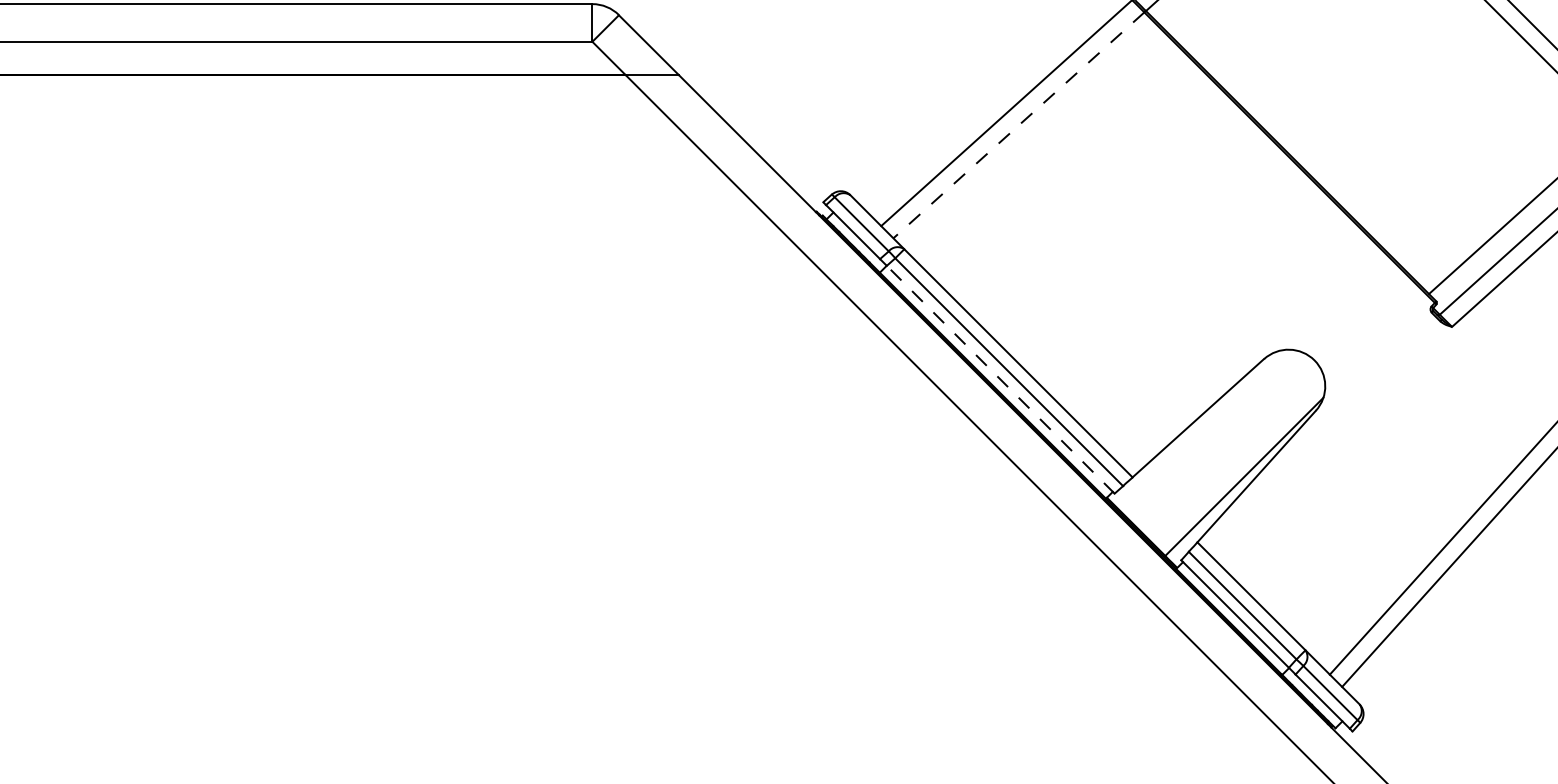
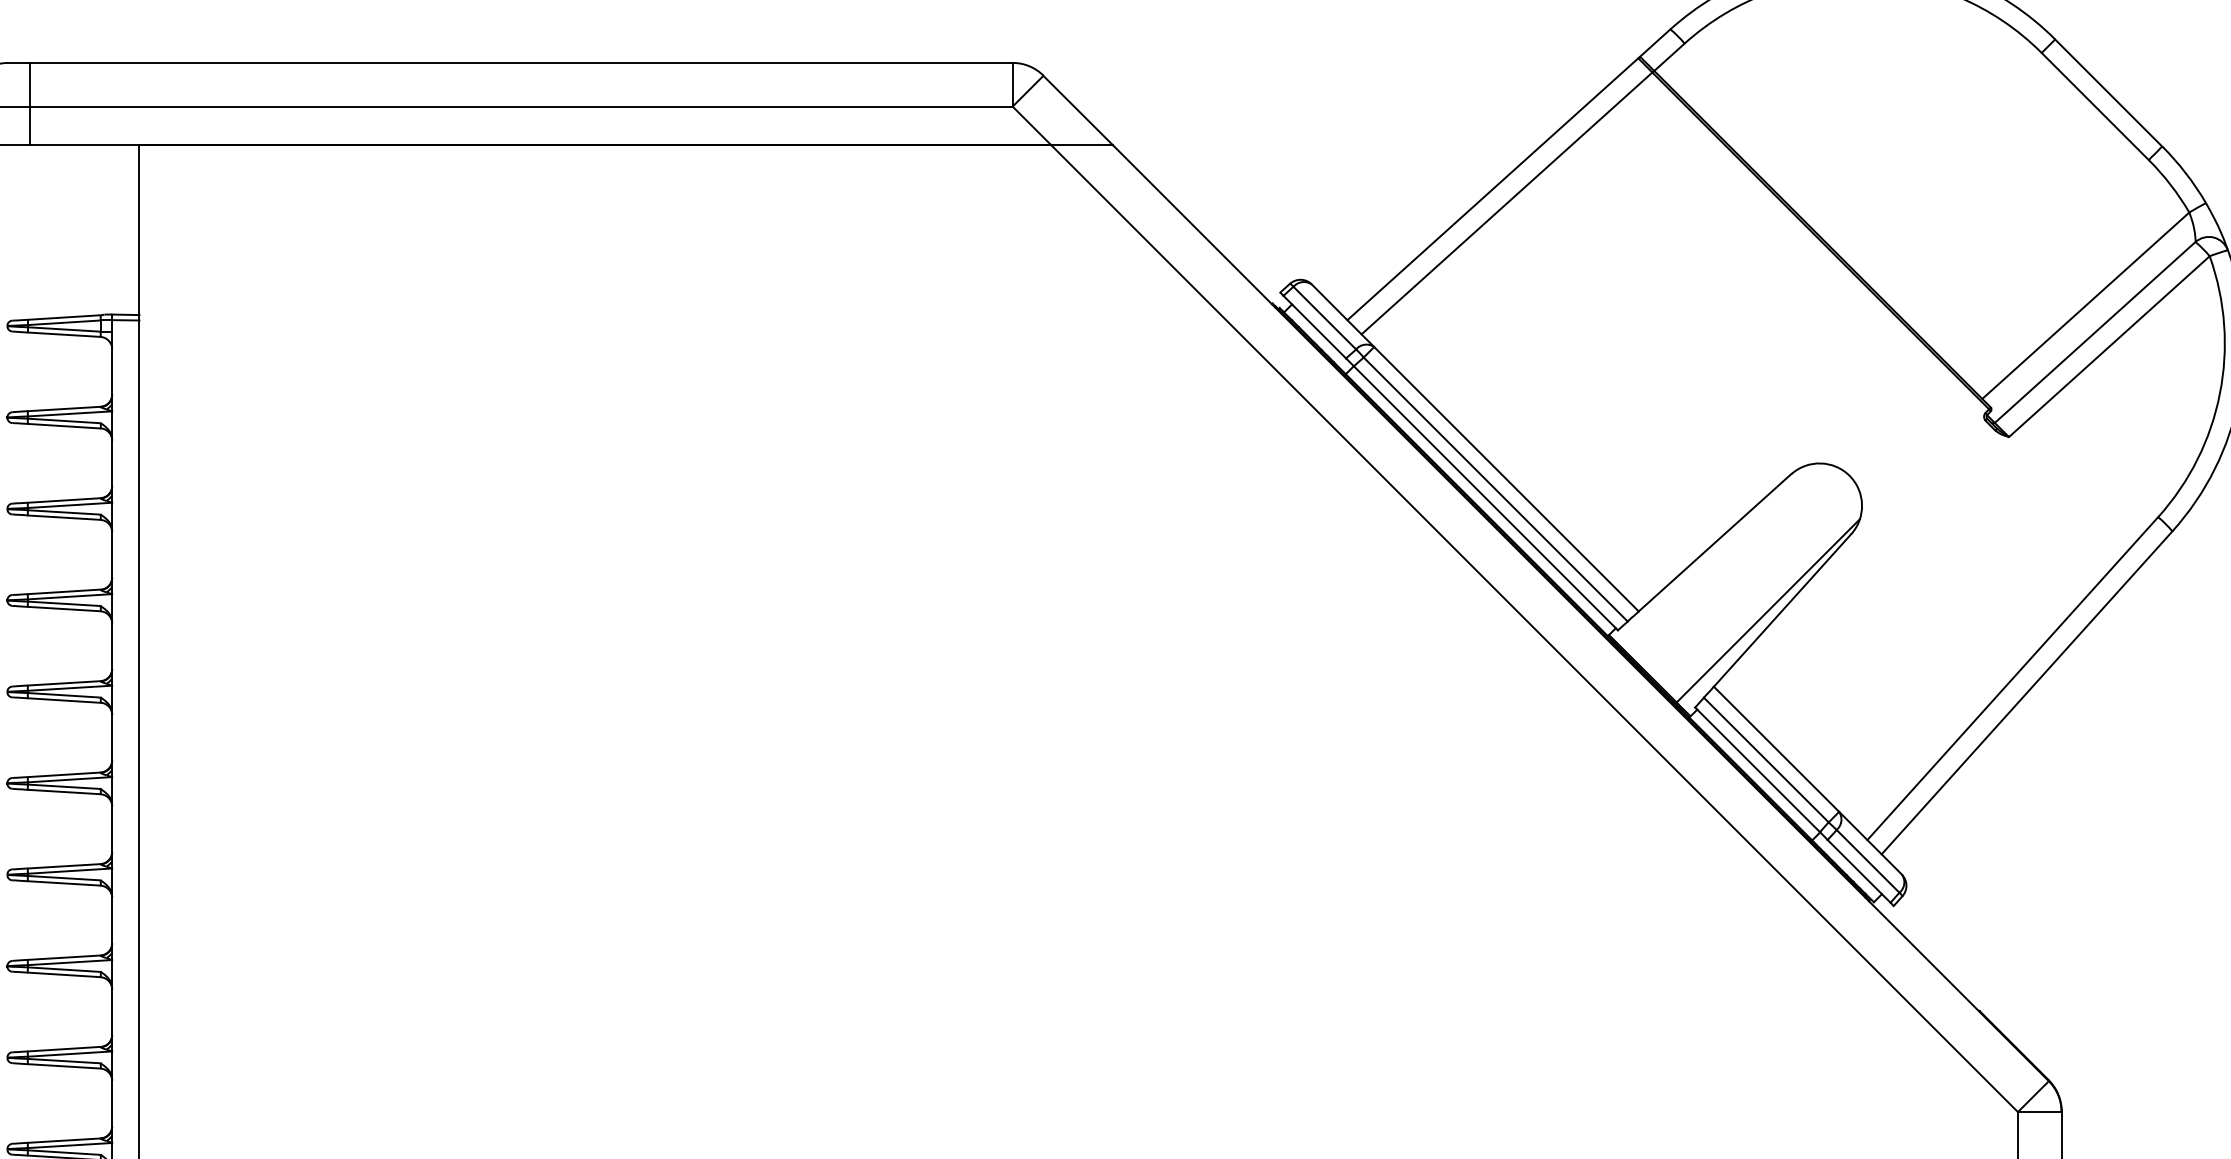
line: (1019, 125) -> (1507, 203), dashed -> solid
line: (1000, 379) -> (1485, 498), dashed -> solid

